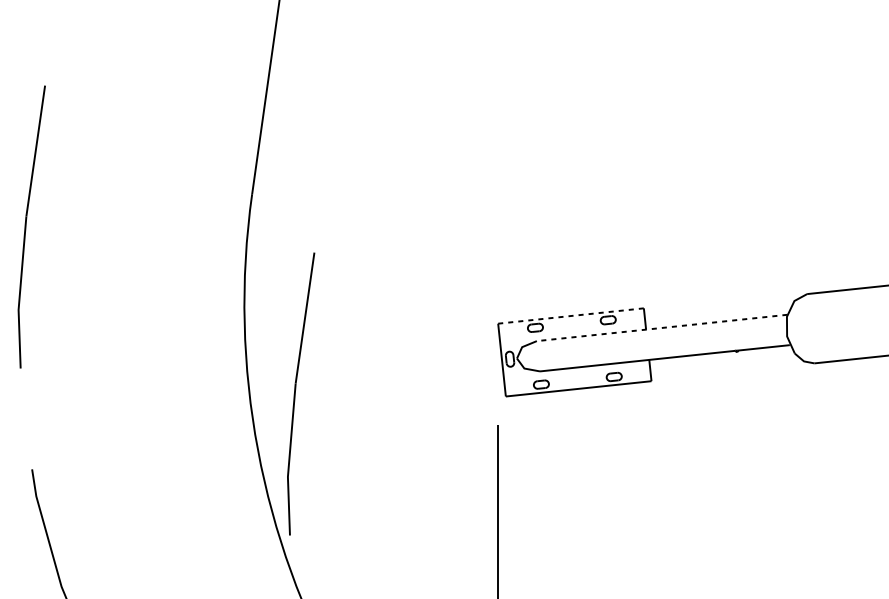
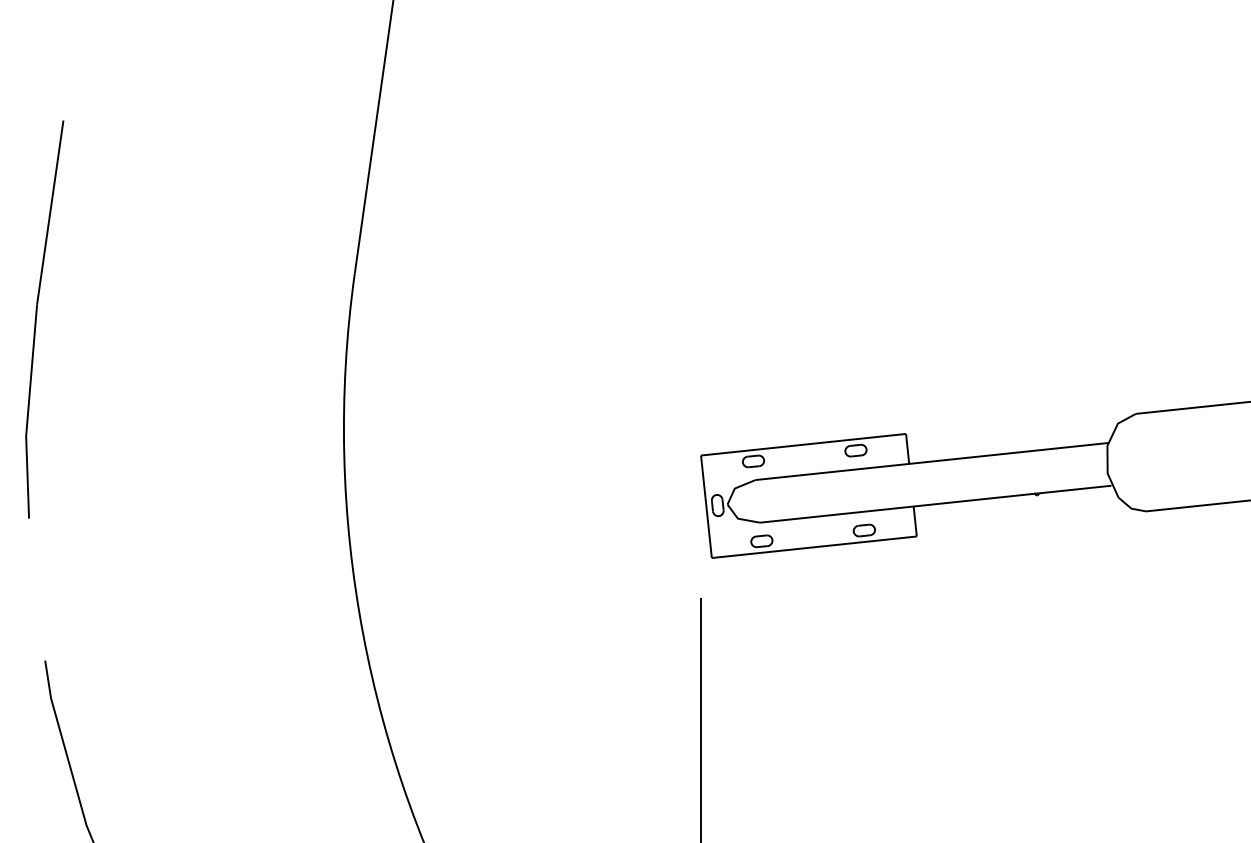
line: (571, 315) -> (804, 444), dashed -> solid
line: (661, 327) -> (931, 461), dashed -> solid
part: (295, 394) -> (415, 554), removed

